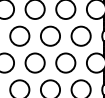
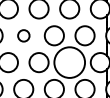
circle: (19, 35) -> (23, 35), size x0.6
circle: (65, 62) -> (69, 62), size x1.6

